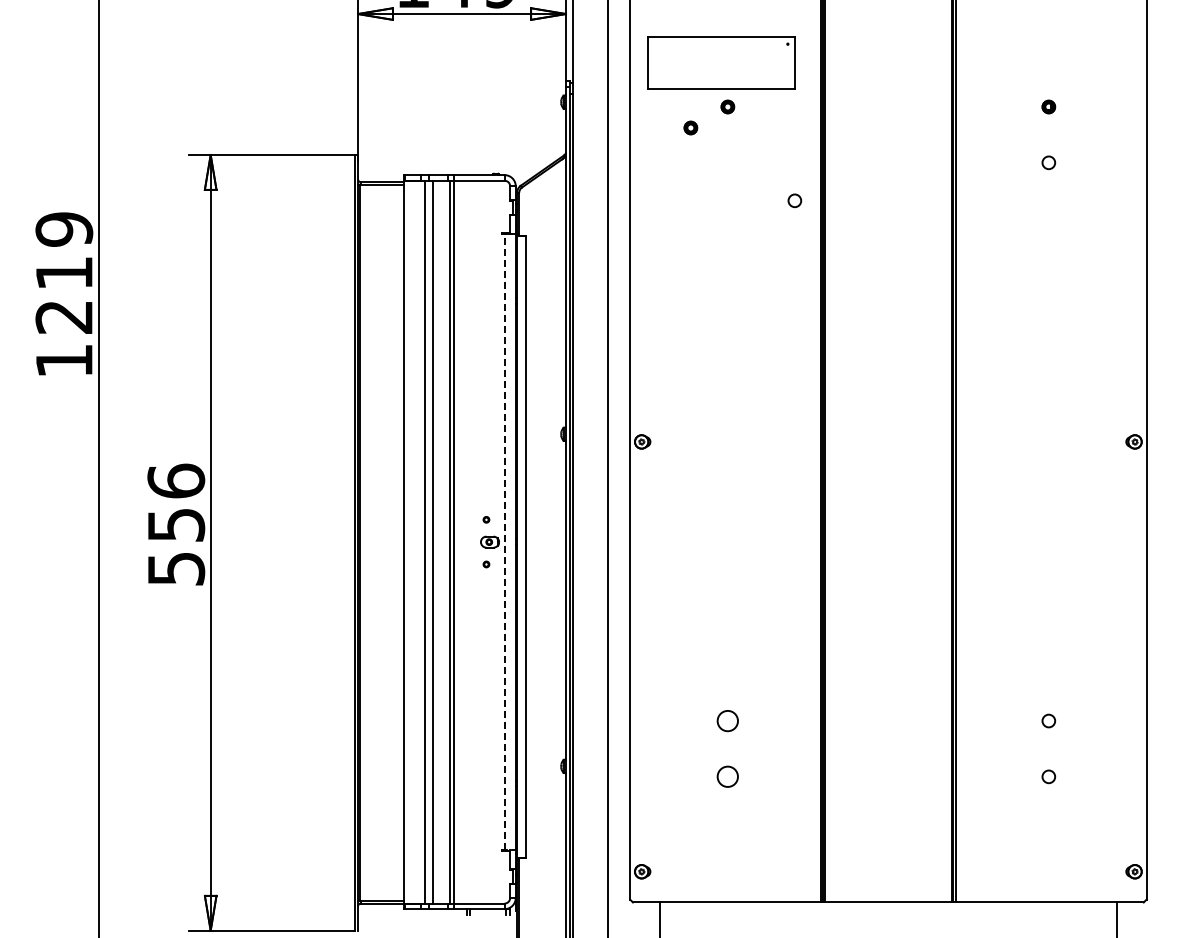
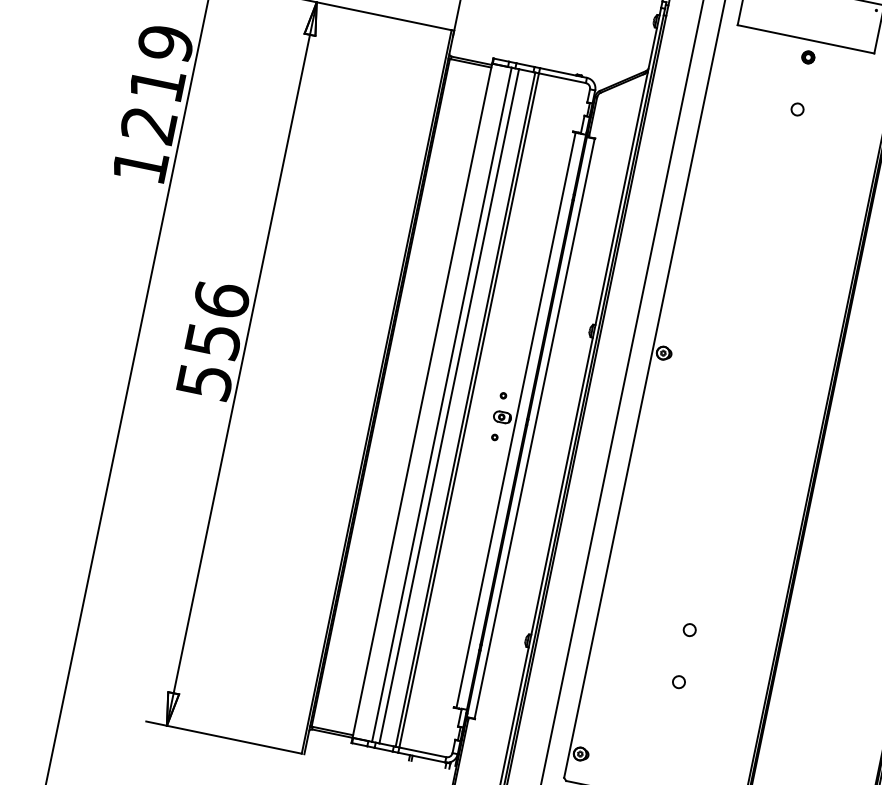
part: (690, 127) -> (769, 69), removed
circle: (794, 200) -> (797, 109), moved
line: (504, 541) -> (516, 419), dashed -> solid
circle: (727, 720) -> (689, 629), size x0.62
circle: (727, 776) -> (678, 681), size x0.62

